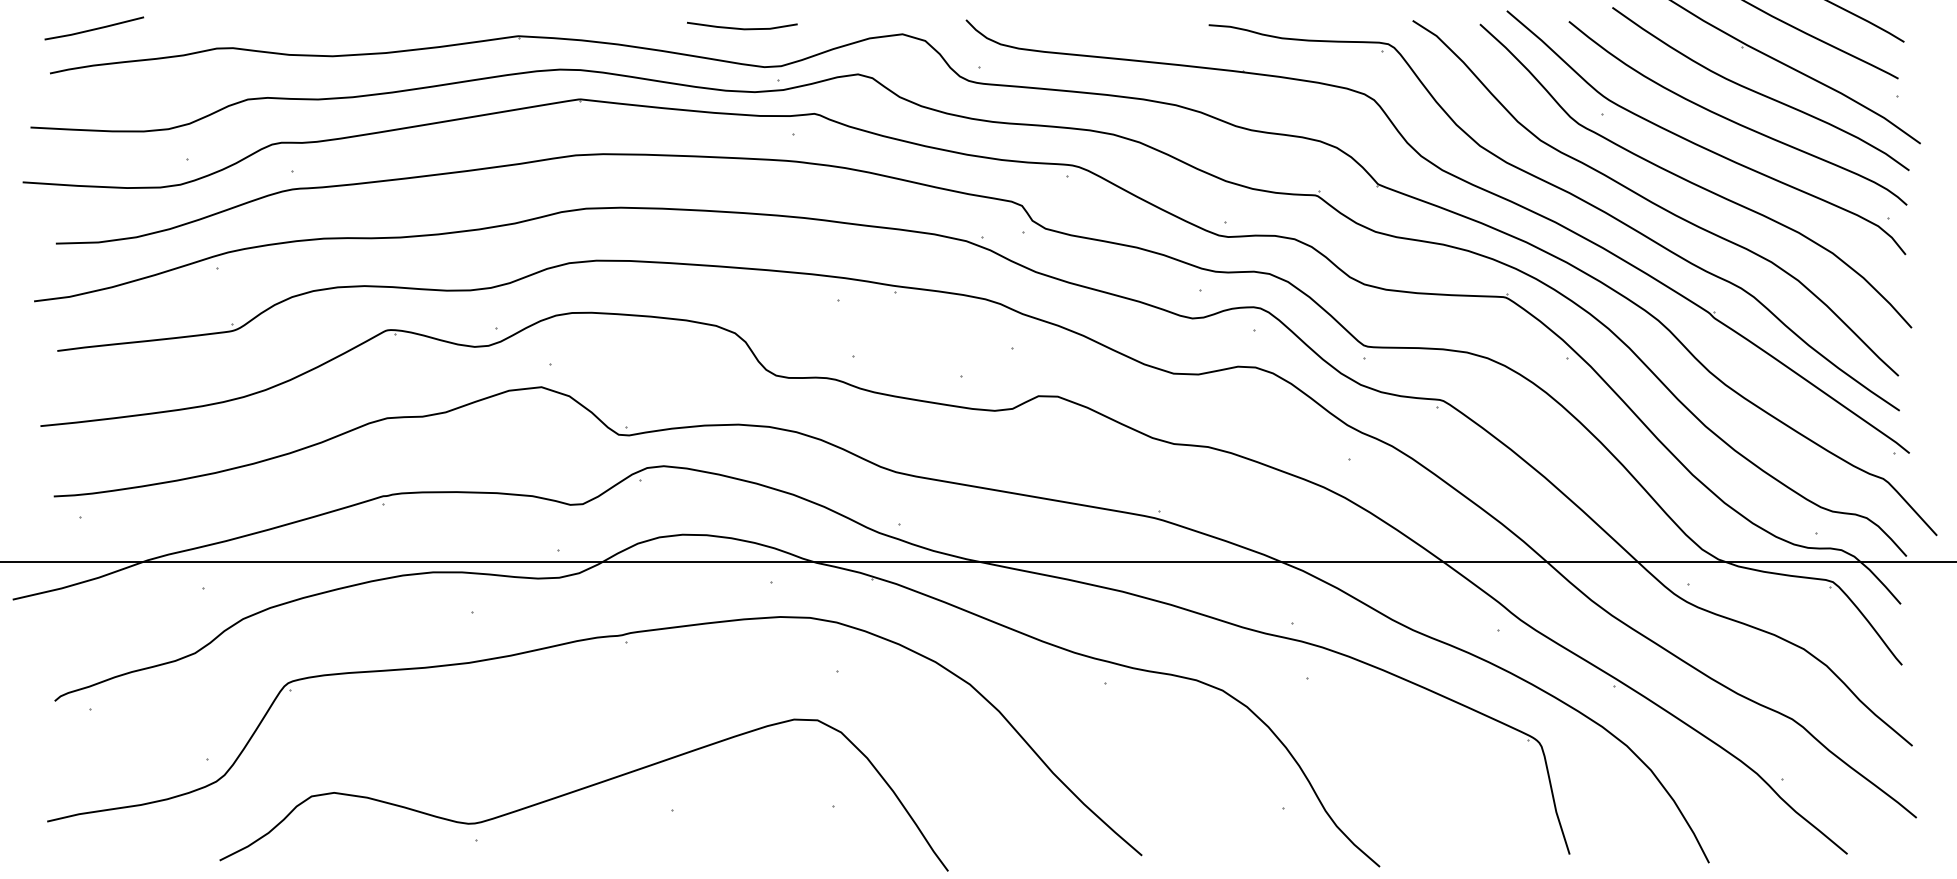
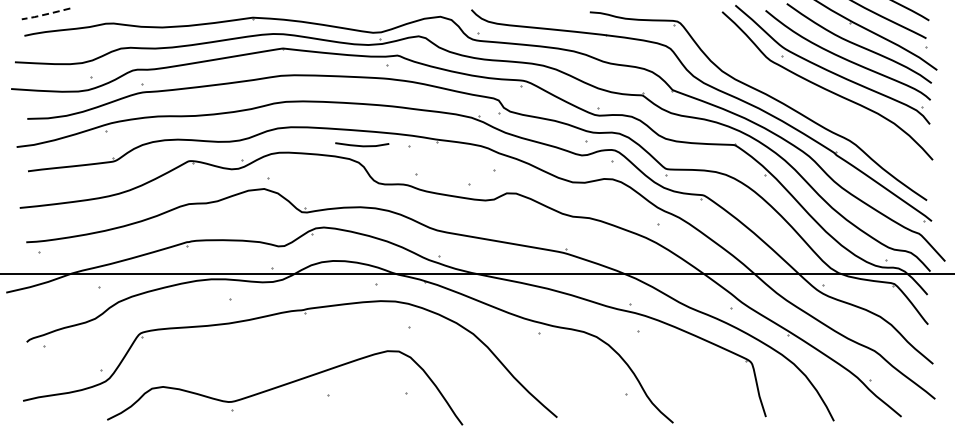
line: (742, 27) -> (362, 145), moved
line: (95, 29) -> (46, 14), solid -> dashed
curve: (1654, 201) -> (807, 98), removed

